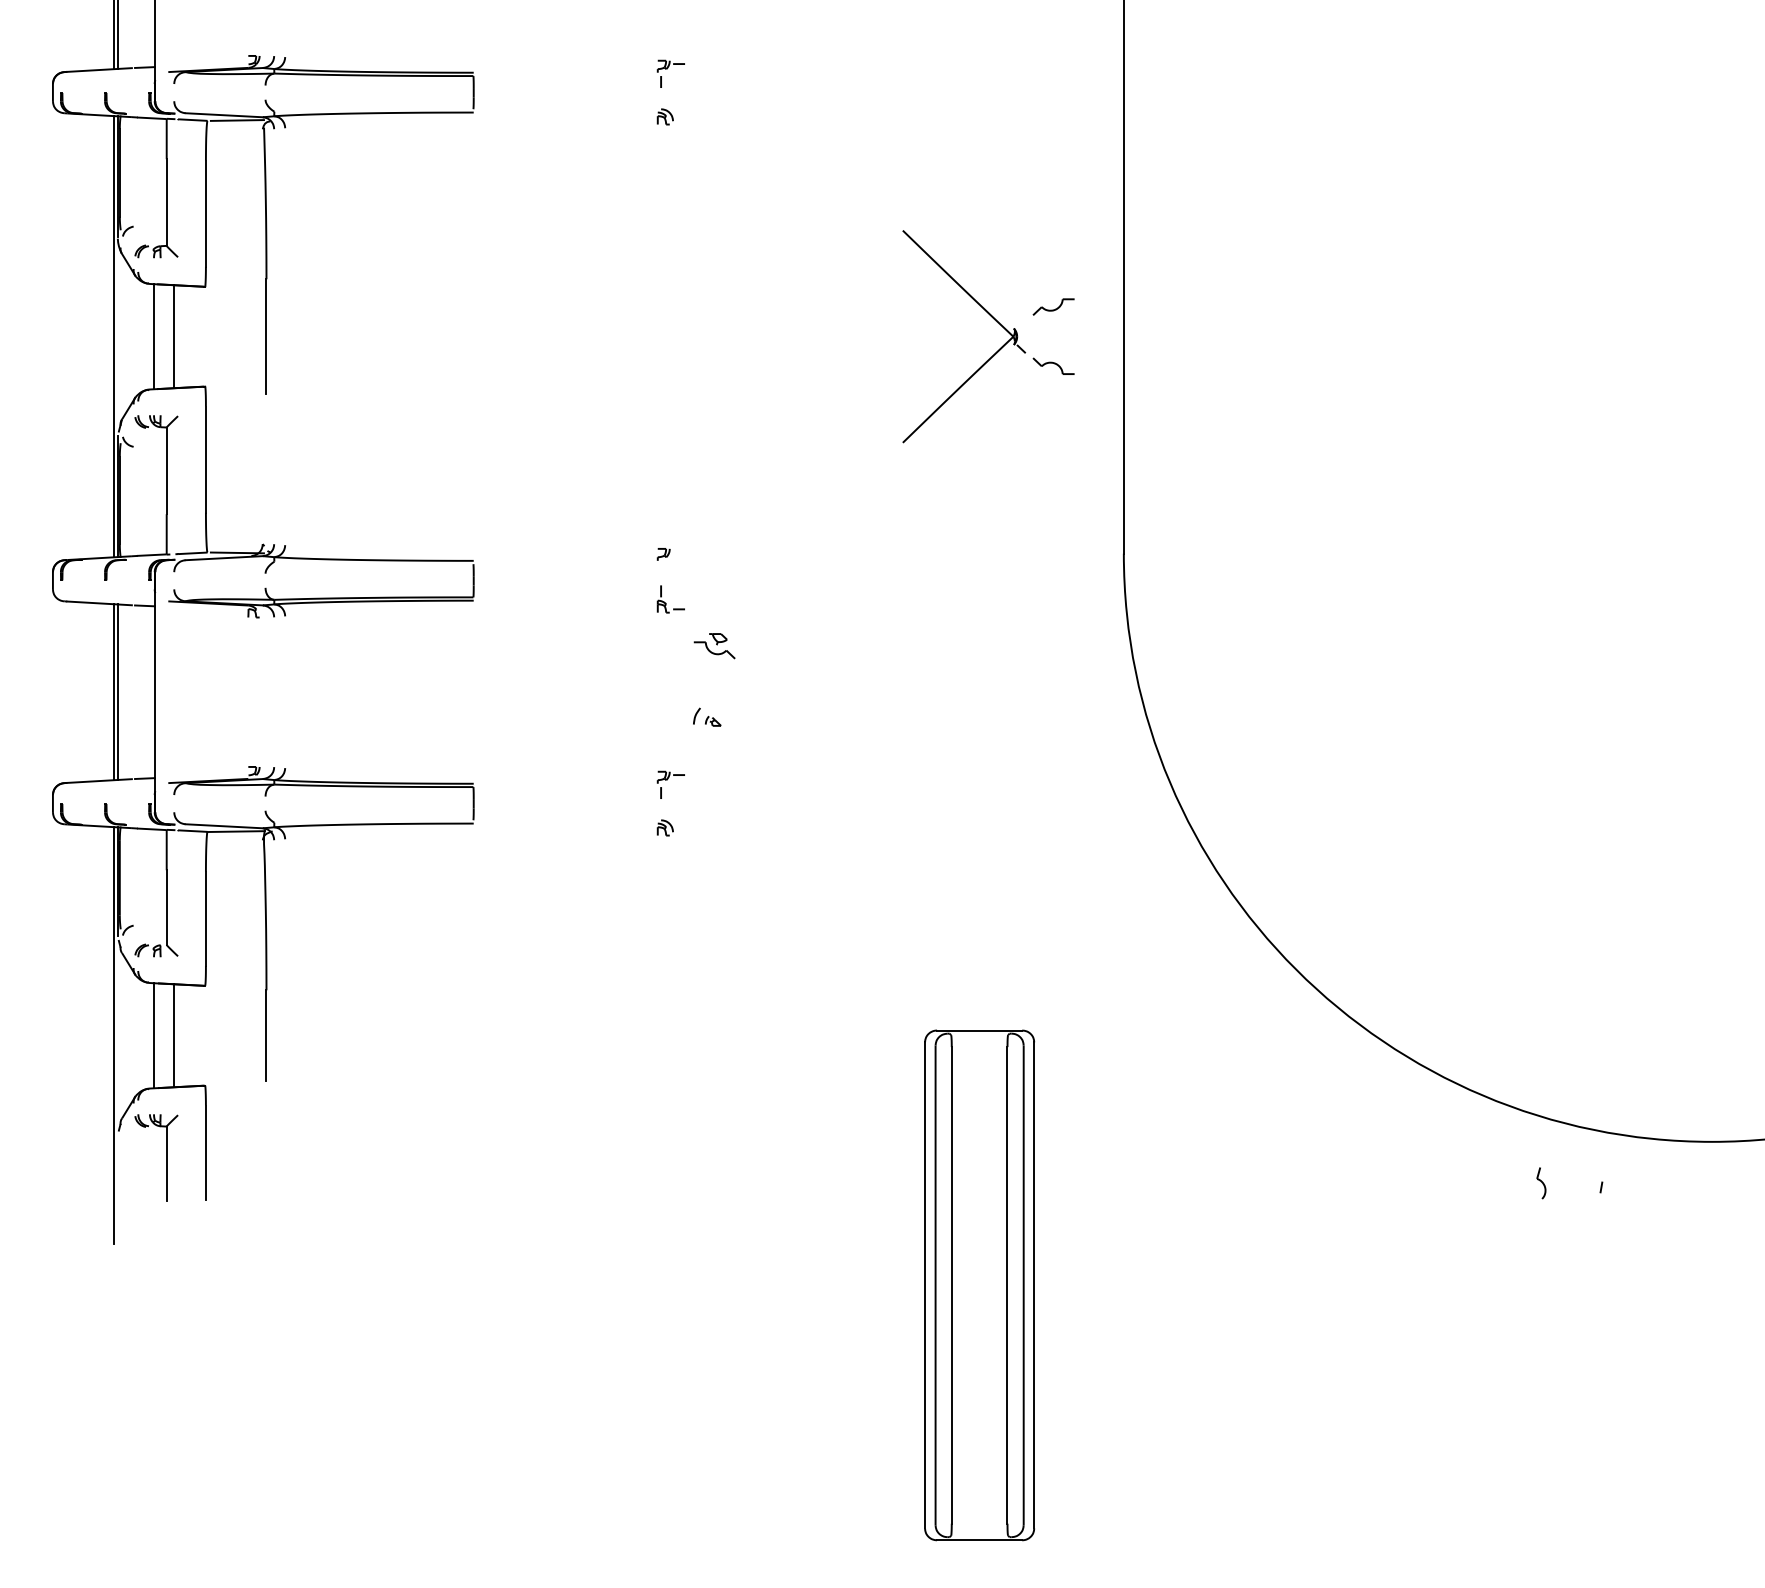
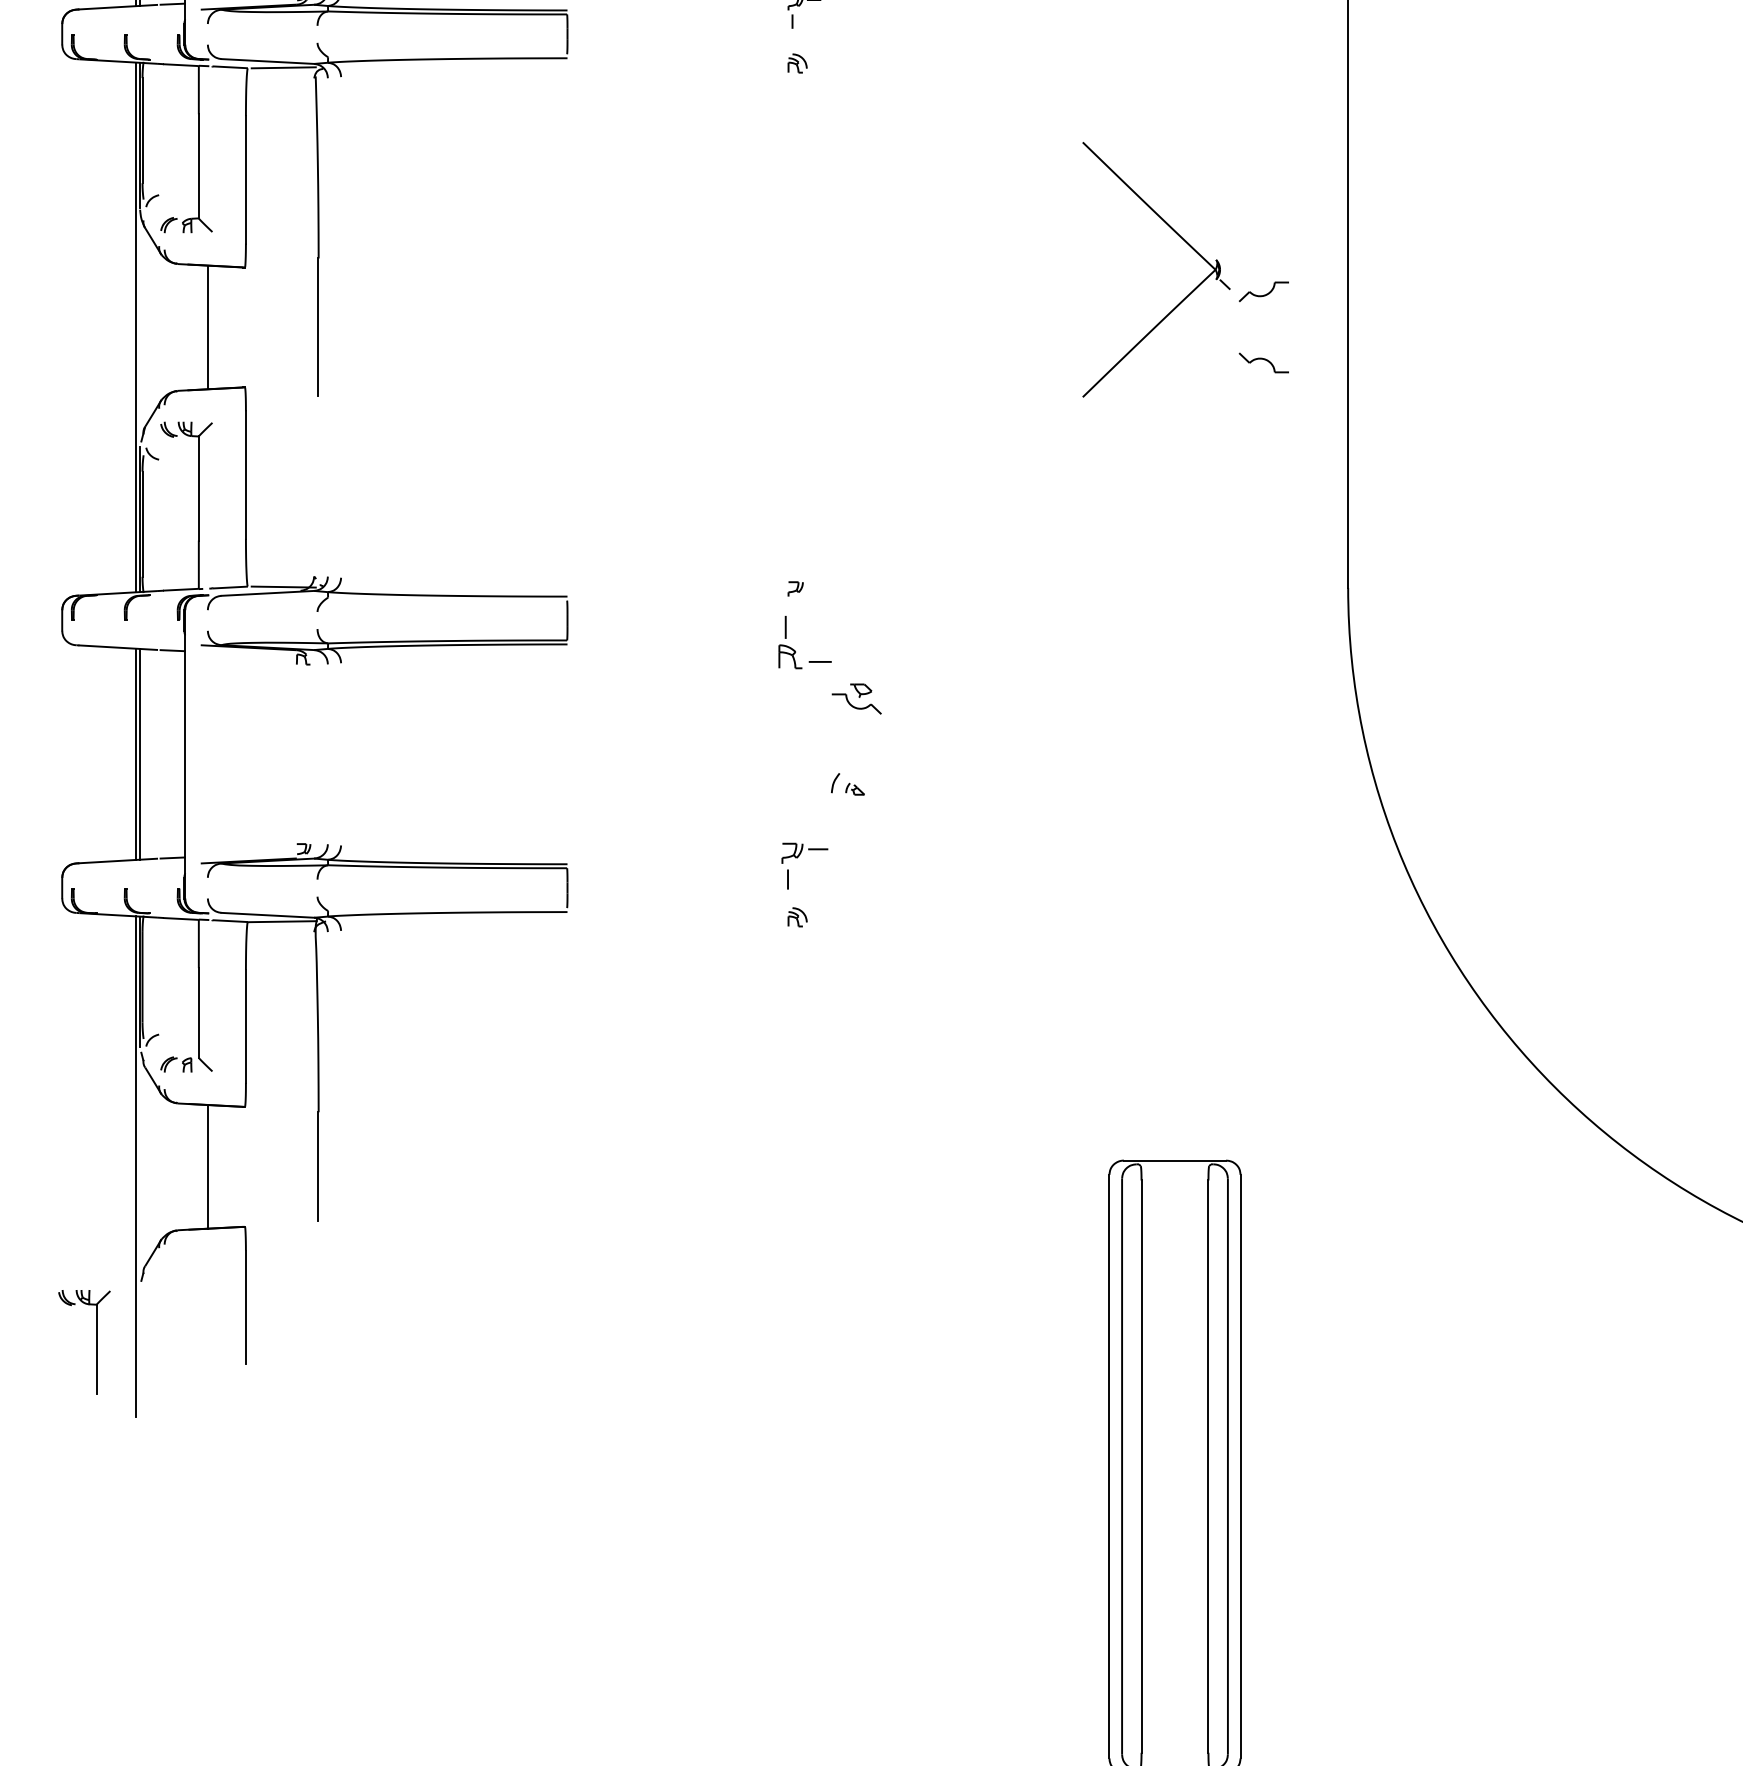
part: (987, 313) -> (1184, 241), moved
line: (154, 336) -> (184, 327), removed
part: (670, 599) -> (803, 642), size x1.6
part: (670, 784) -> (803, 865), size x1.4
line: (154, 1035) -> (184, 1166), removed
part: (166, 1157) -> (96, 1341), moved

